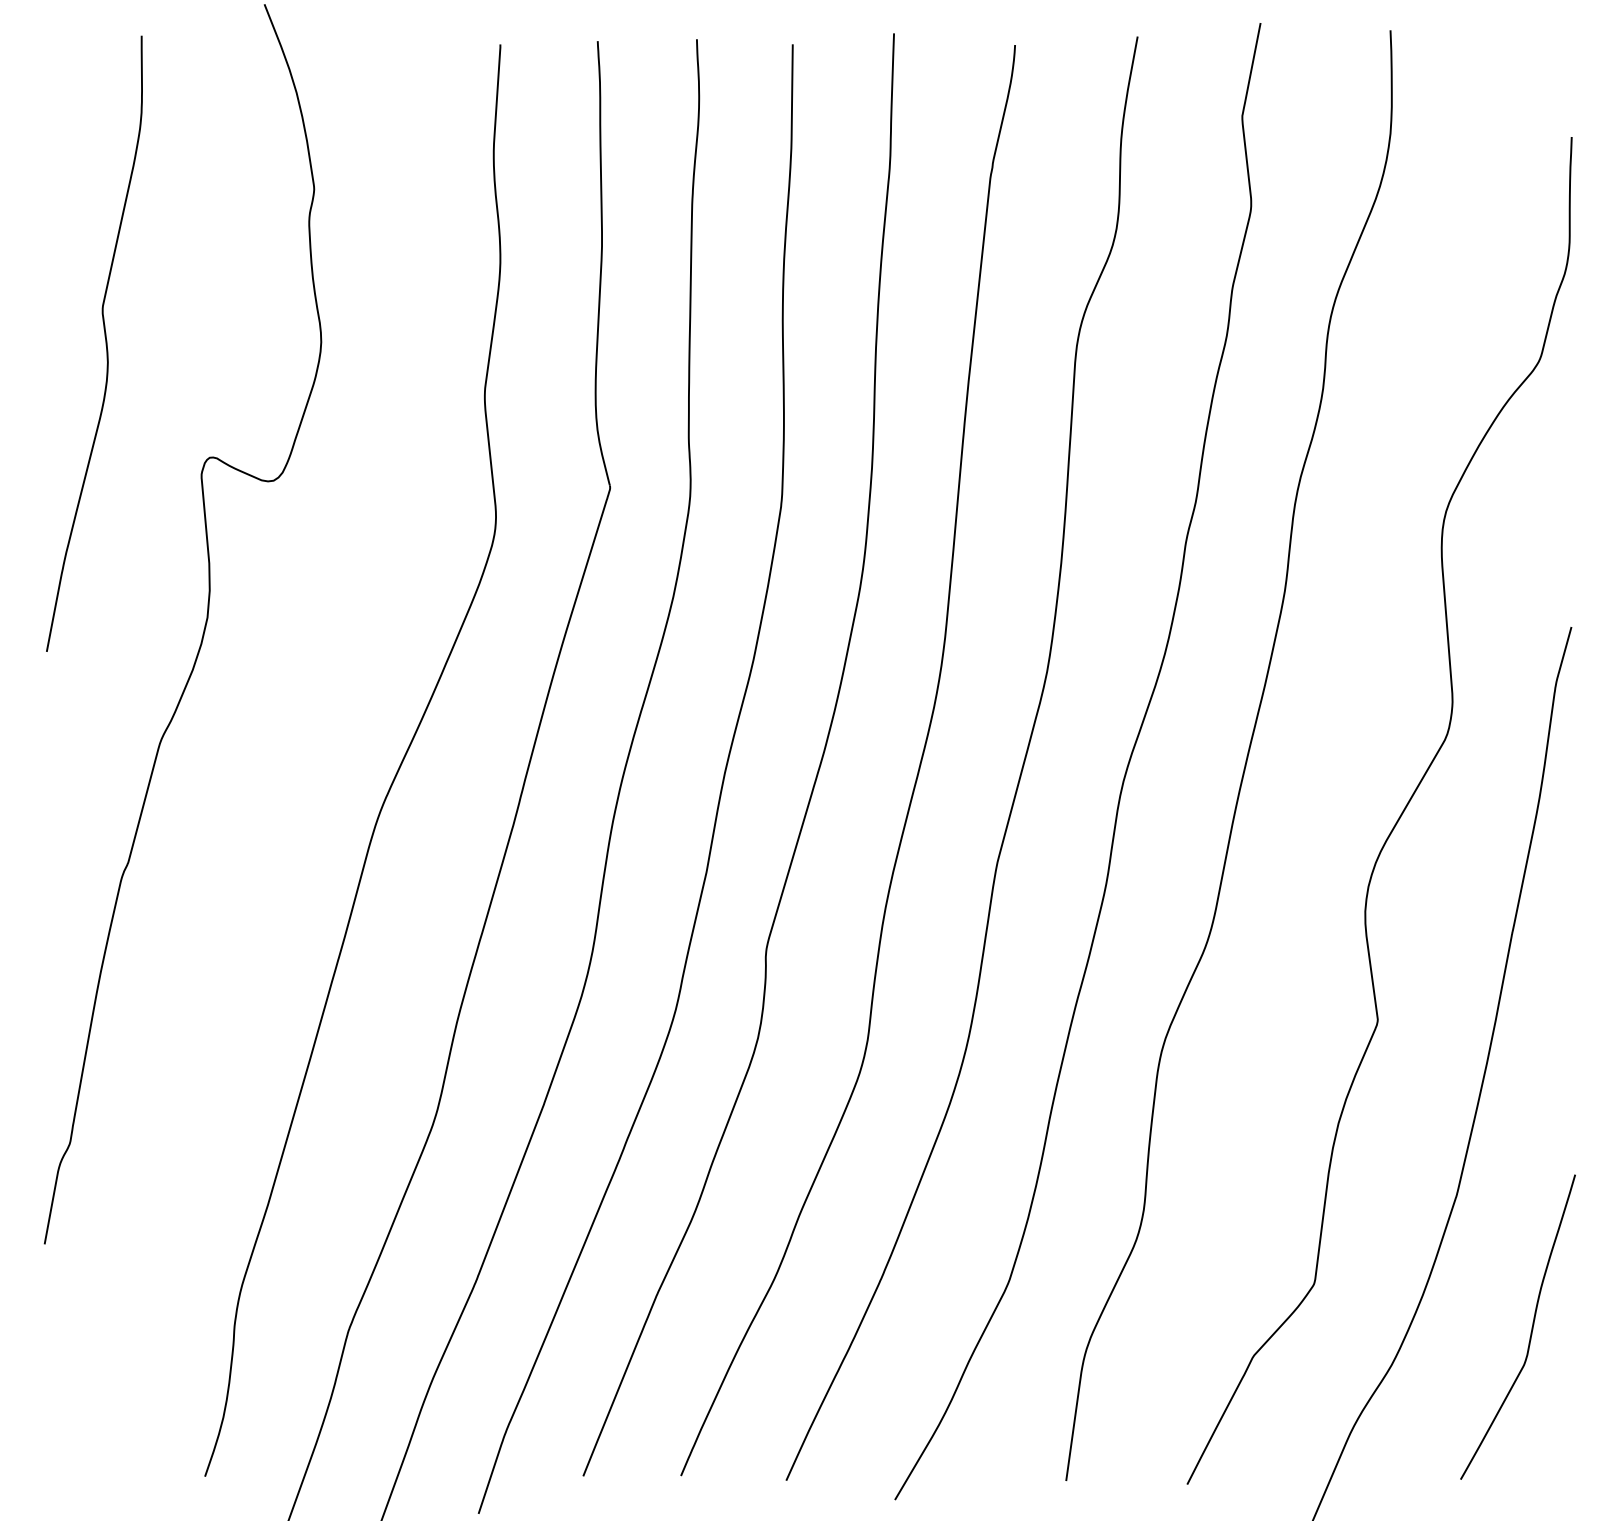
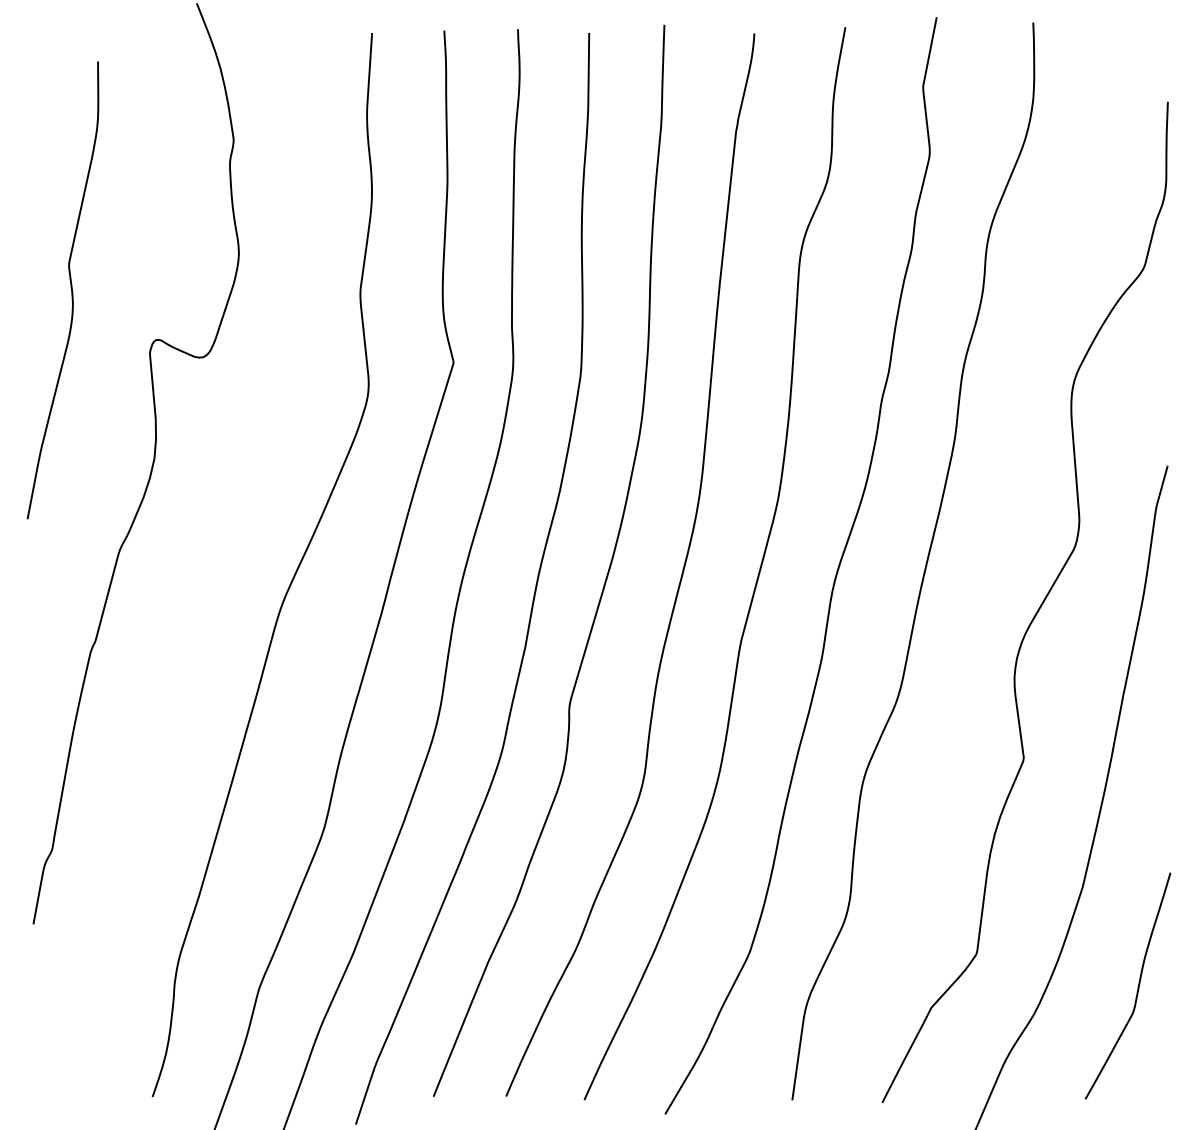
curve: (105, 343) -> (71, 290), moved

